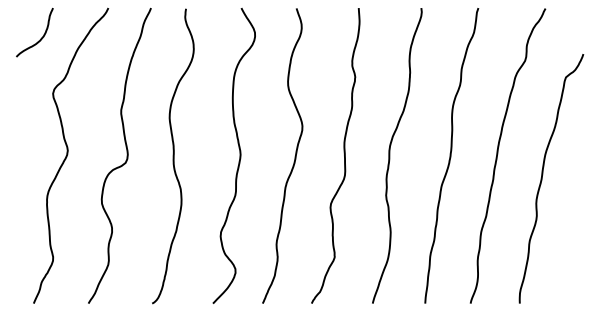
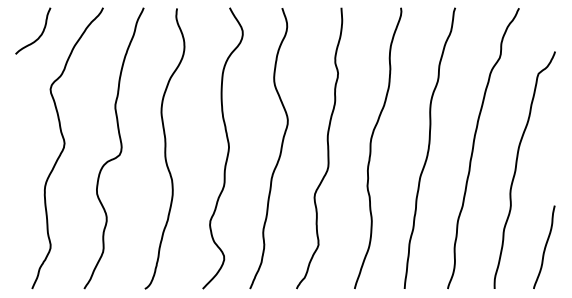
curve: (572, 258) -> (544, 246), added

